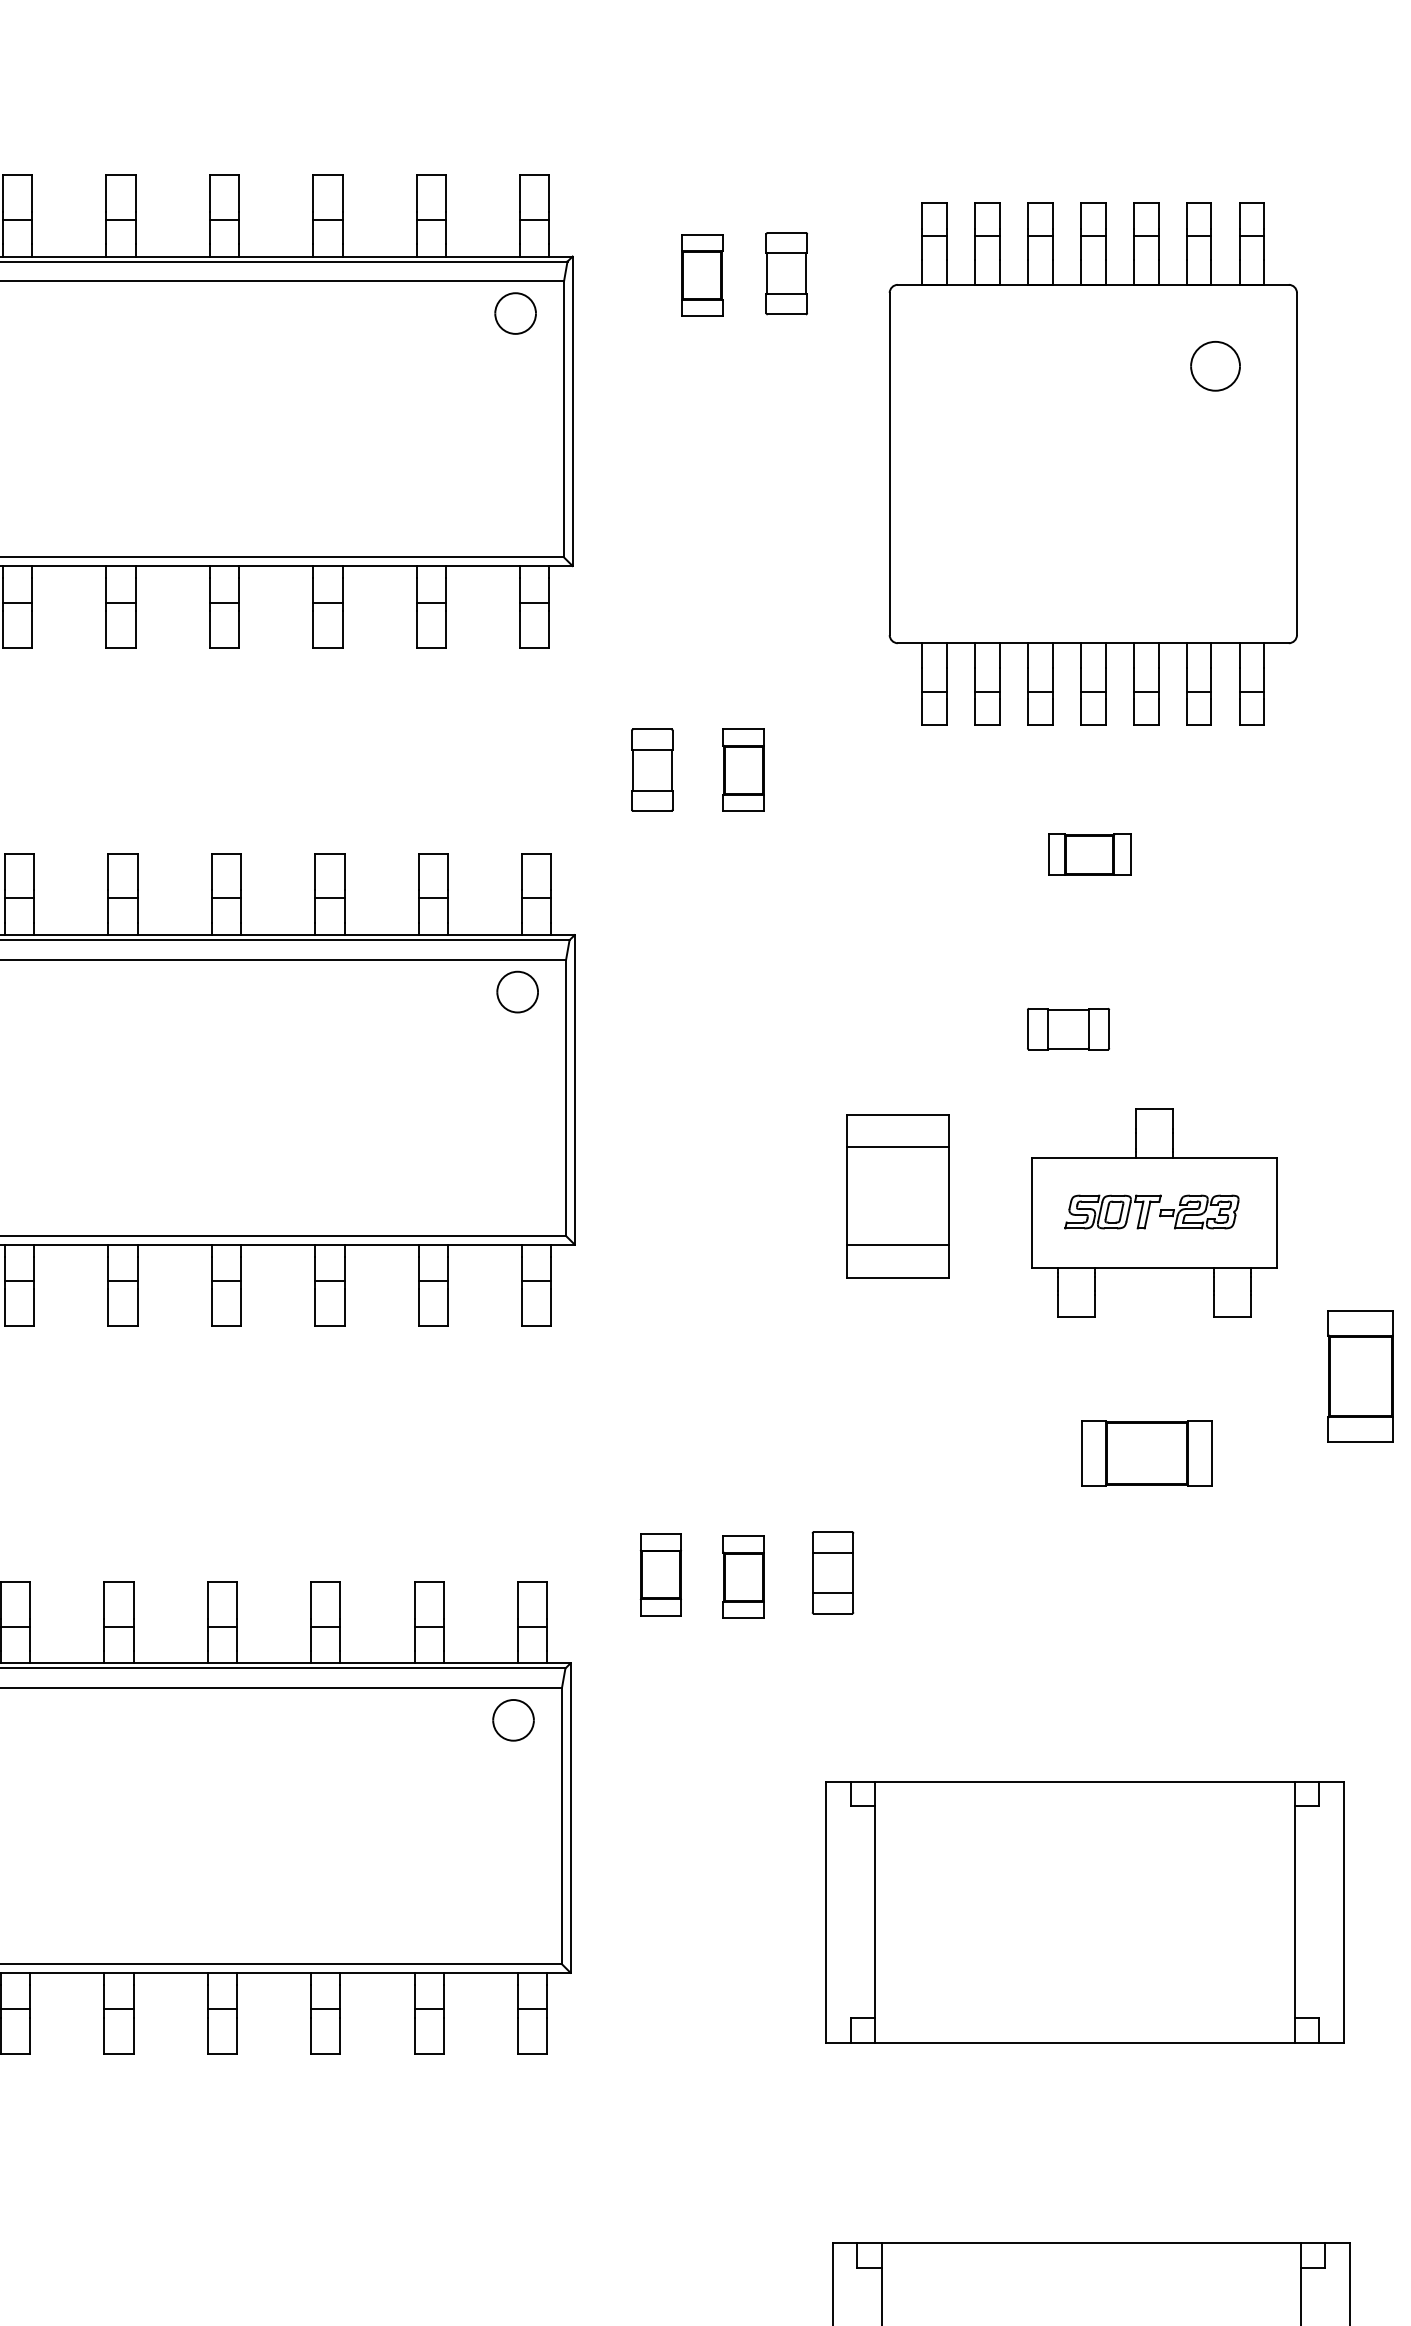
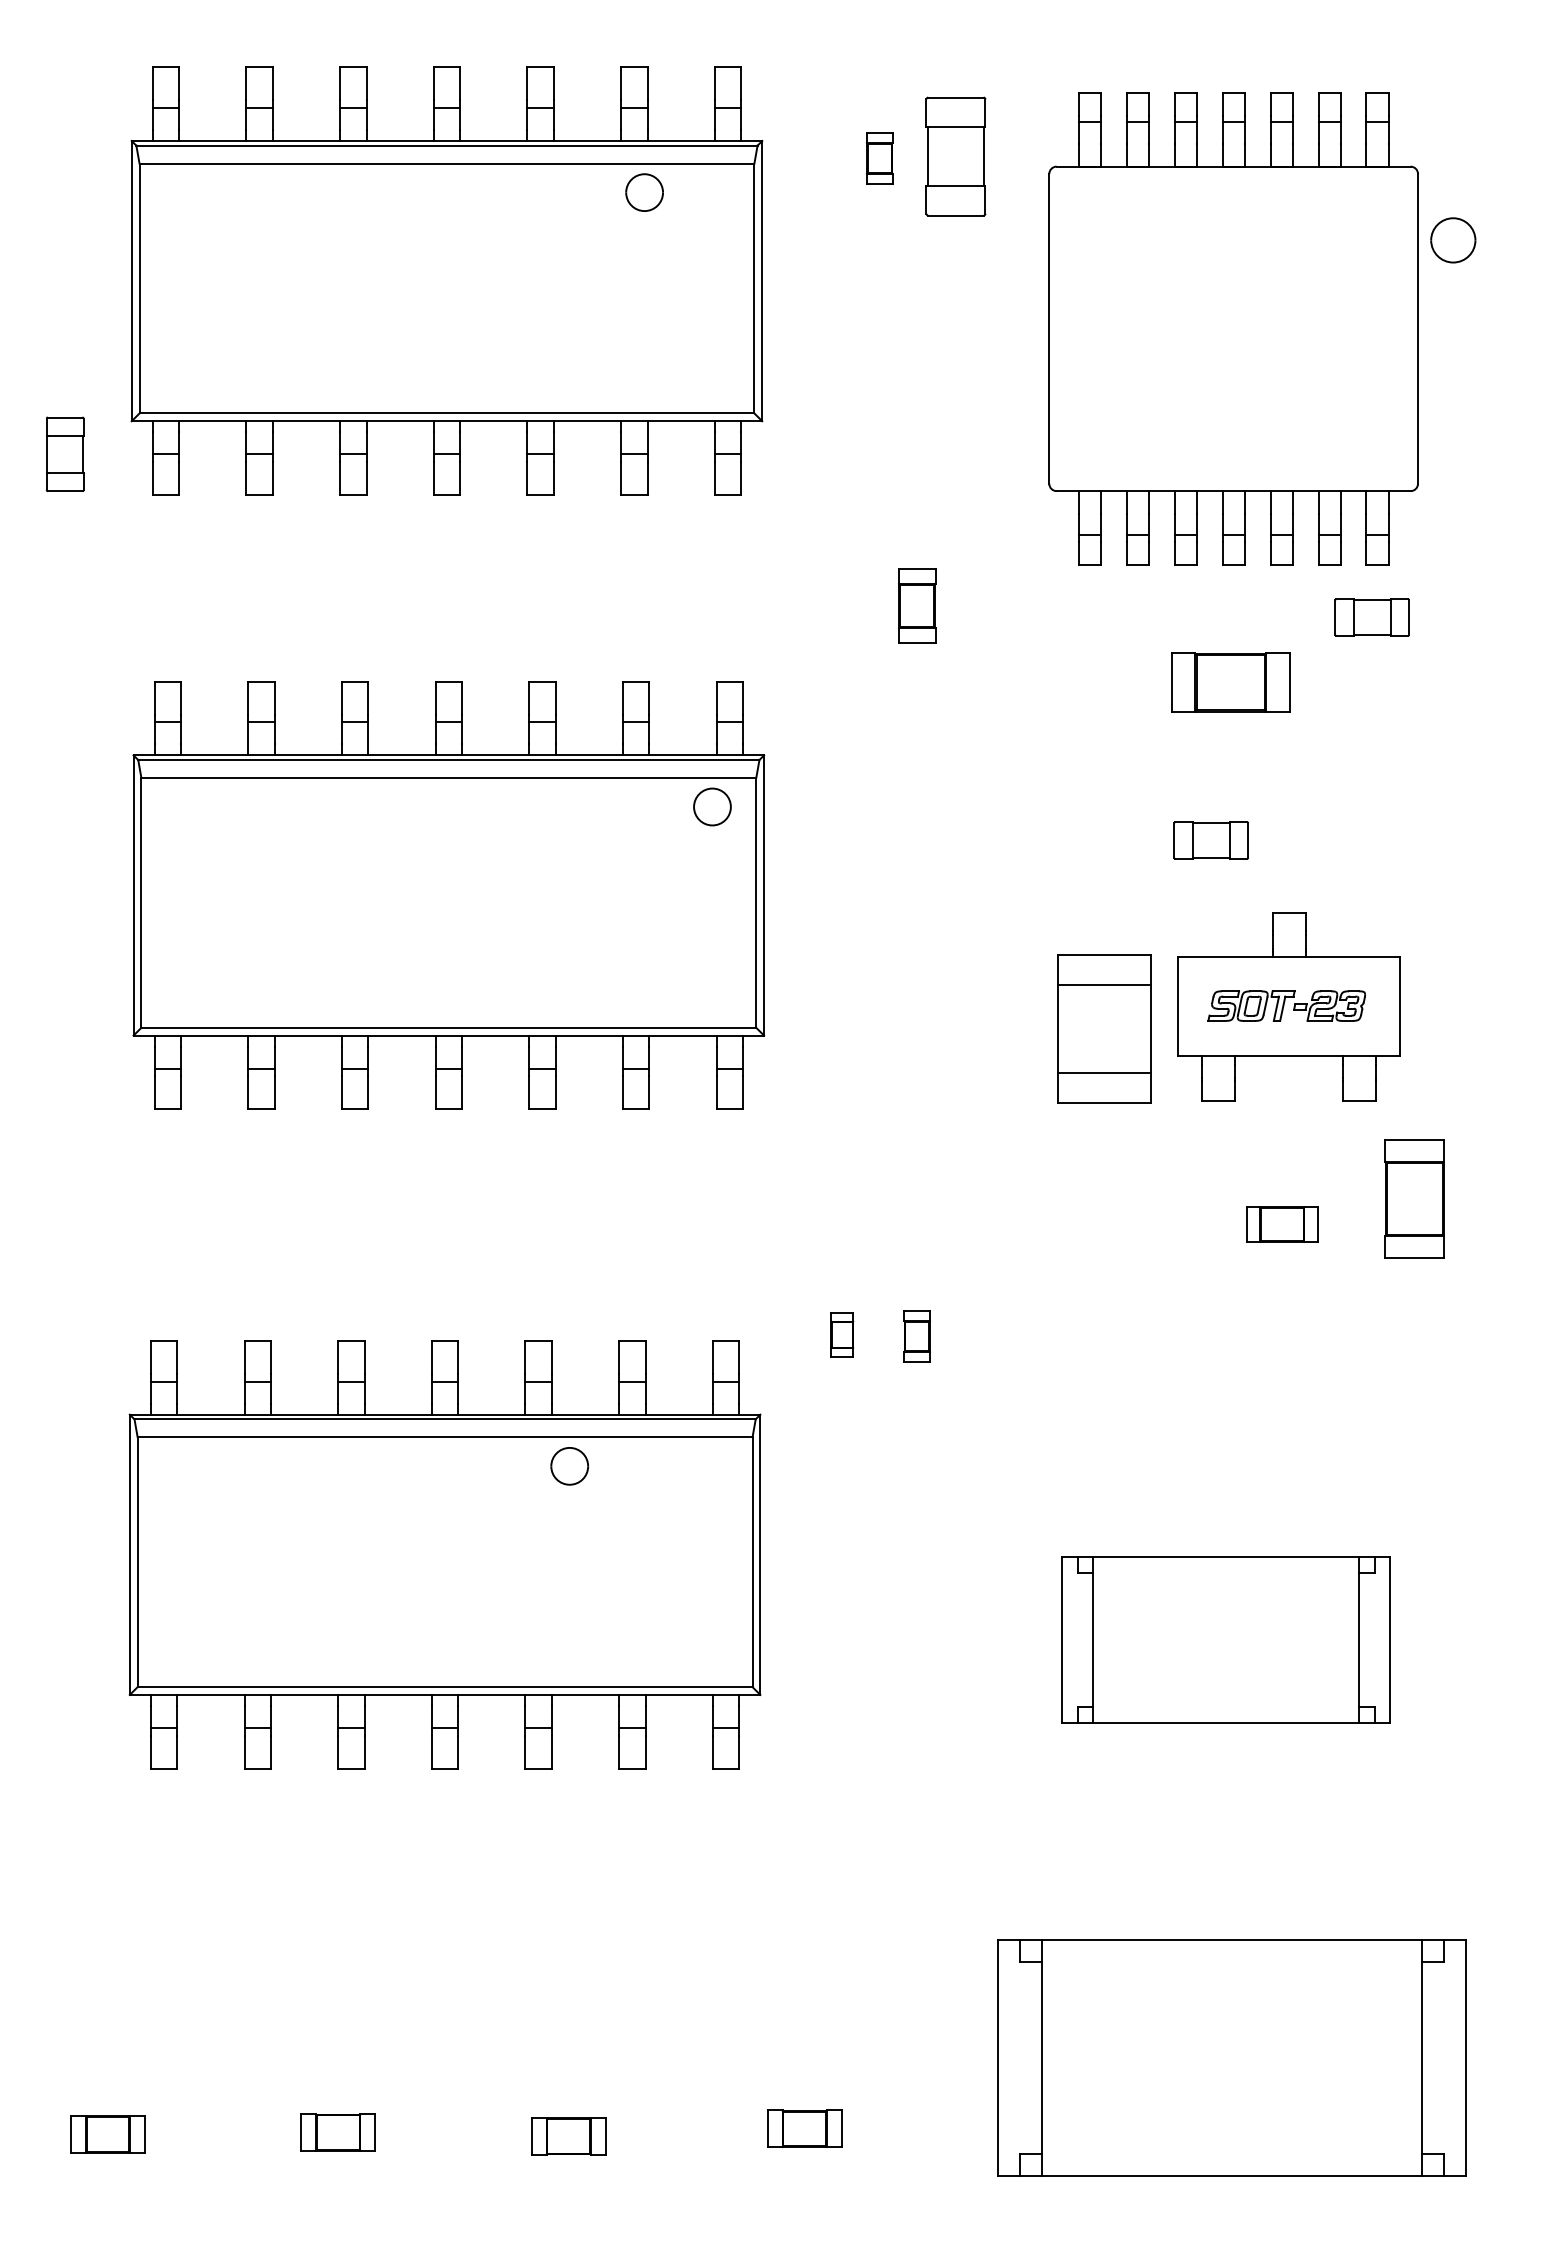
part: (787, 273) -> (956, 156), size x1.6
part: (702, 275) -> (879, 158), size x0.7
part: (515, 313) -> (644, 192), moved
part: (1215, 366) -> (1453, 240), moved
part: (652, 769) -> (834, 605), removed
part: (1245, 782) -> (1371, 617), added
part: (1089, 854) -> (1230, 682), size x1.6
part: (897, 1195) -> (1104, 1028), moved
part: (1360, 1375) -> (1414, 1198), moved
part: (1146, 1453) -> (1281, 1224), size x0.6
part: (832, 1572) -> (997, 1332), removed
part: (661, 1574) -> (842, 1334), size x0.6
part: (744, 1576) -> (917, 1336), size x0.7
part: (513, 1720) -> (569, 1466), moved
part: (1084, 1911) -> (1225, 1639), size x0.7

